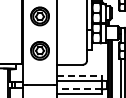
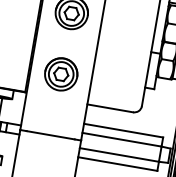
line: (79, 75) -> (123, 130), dashed -> solid
line: (78, 89) -> (117, 155), dashed -> solid

